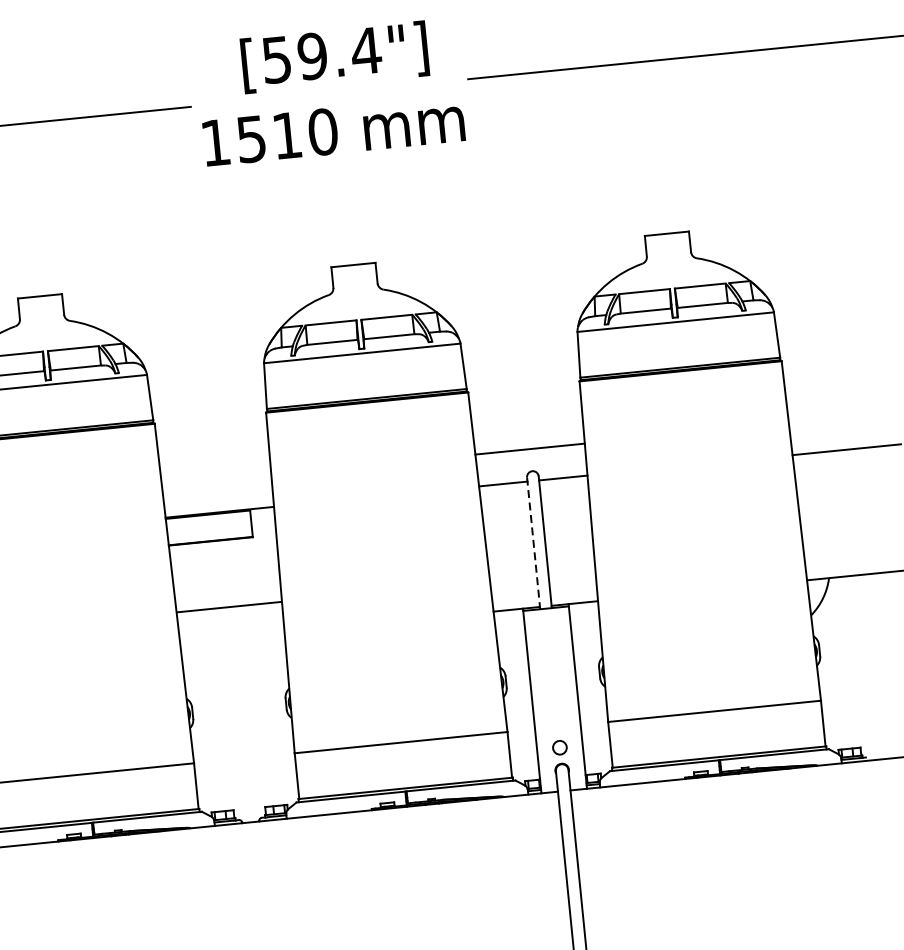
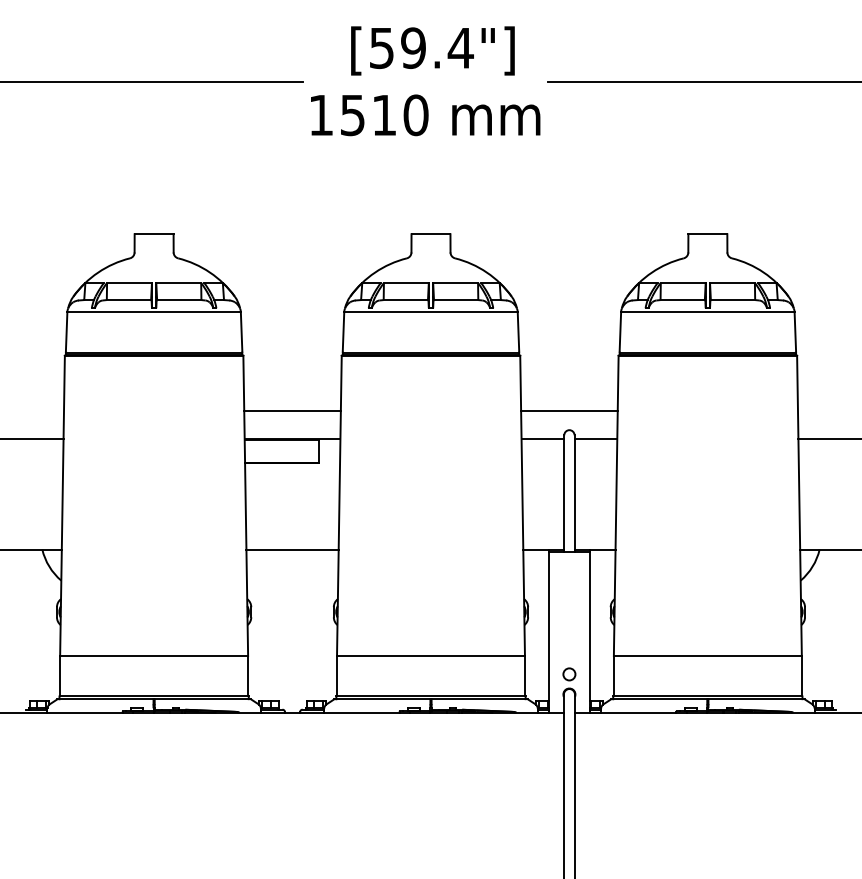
line: (216, 480) -> (292, 410), added
line: (533, 543) -> (564, 493), dashed -> solid
line: (229, 607) -> (292, 549), moved

